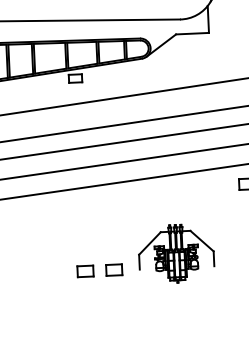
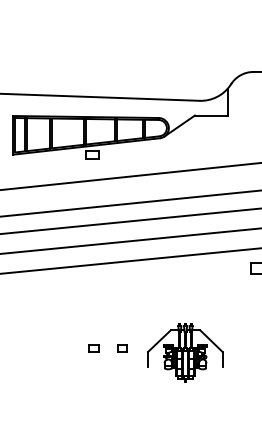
part: (176, 253) -> (185, 352), moved
part: (114, 270) -> (122, 348), size x0.6
part: (85, 271) -> (93, 348), size x0.6

